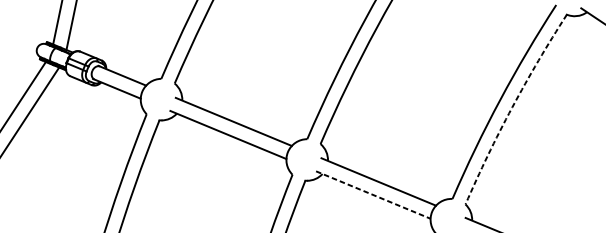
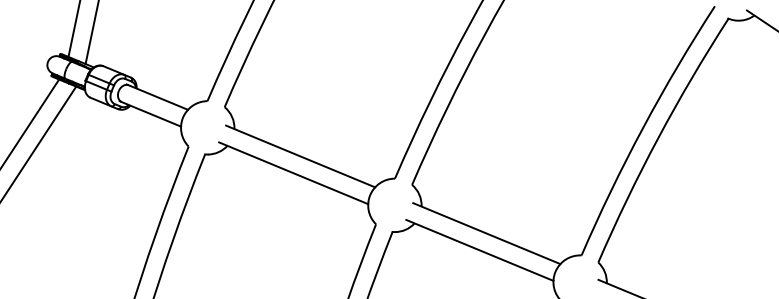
arc: (512, 107) -> (658, 137), dashed -> solid
line: (373, 195) -> (479, 250), dashed -> solid

